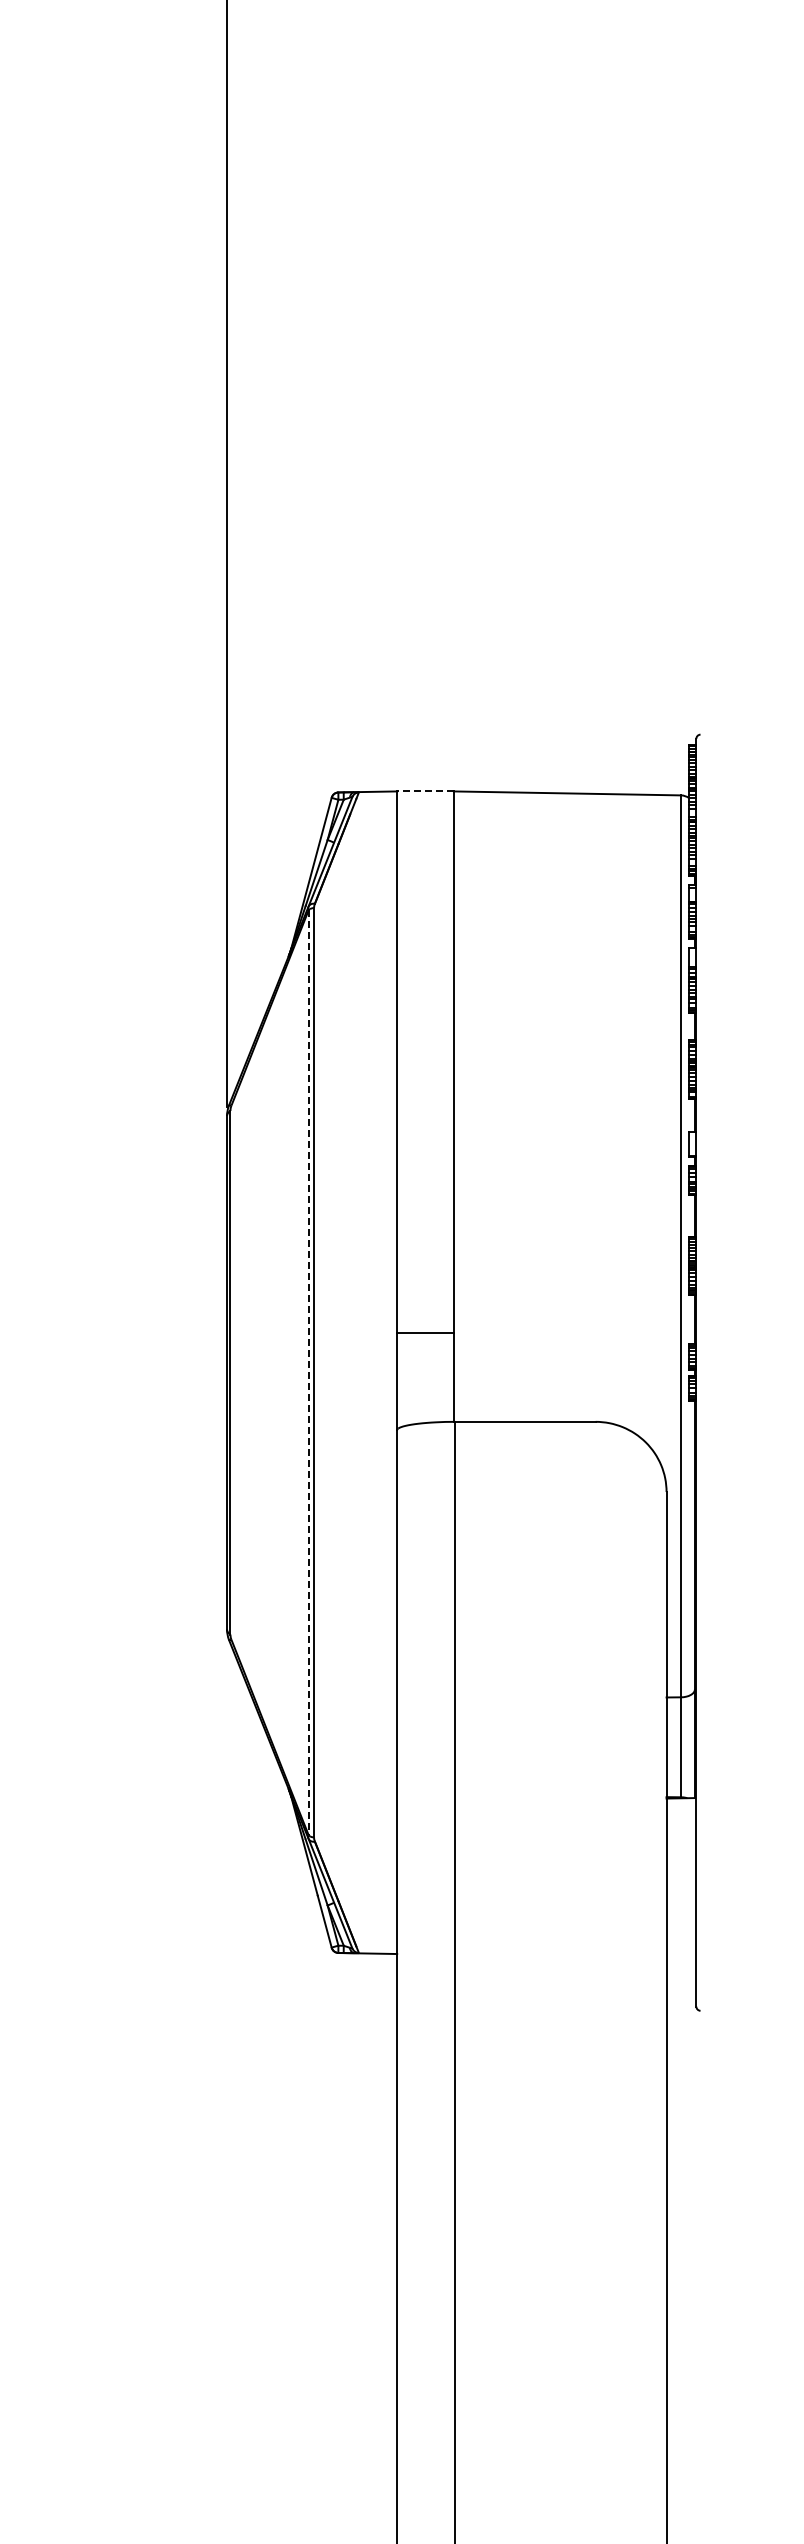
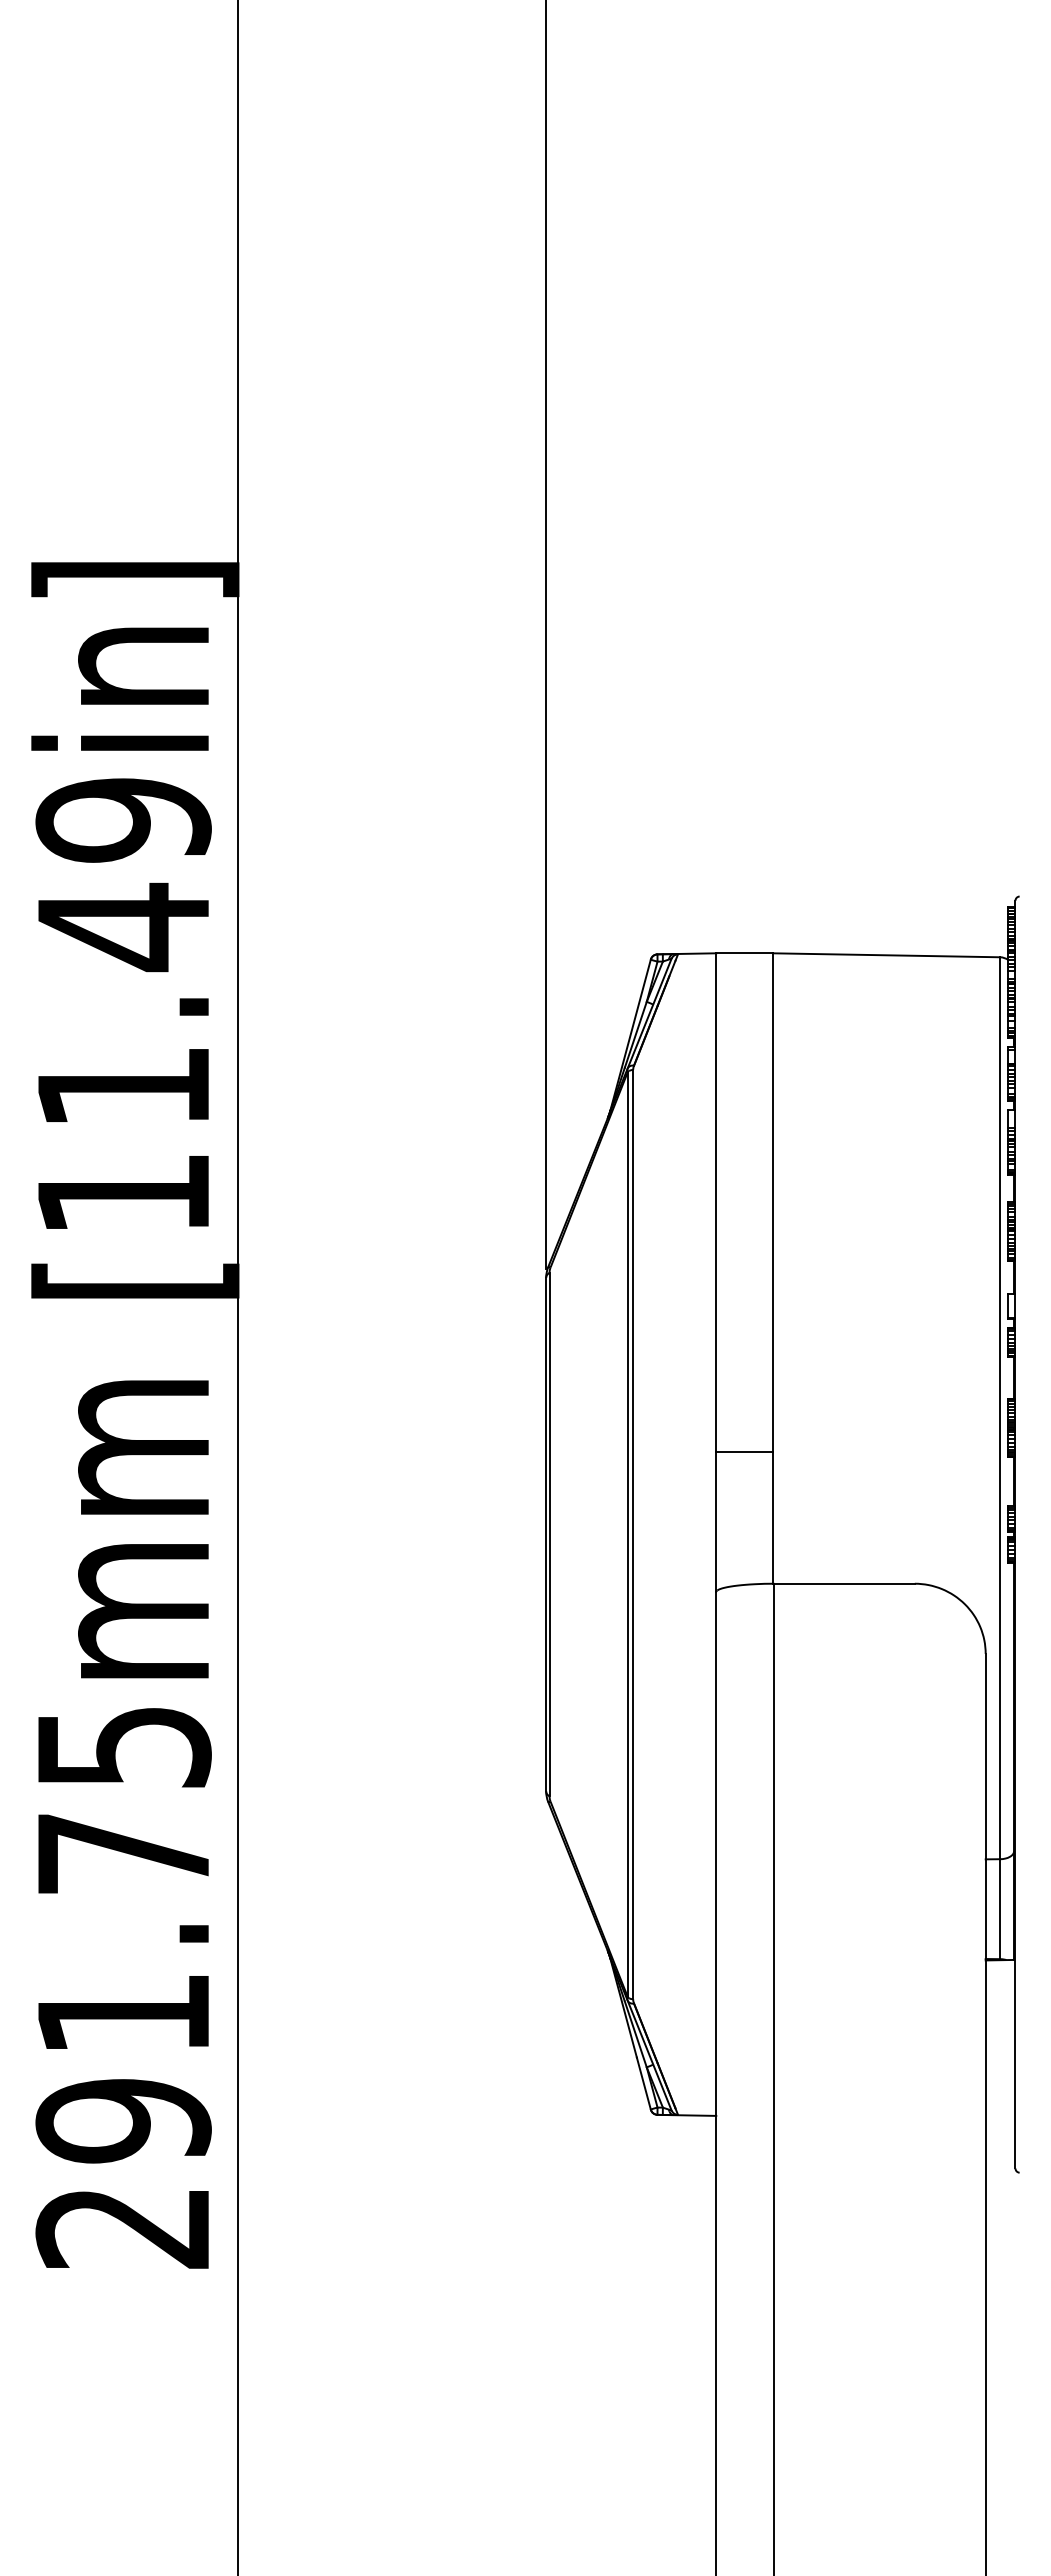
line: (425, 791) -> (744, 953), dashed -> solid
line: (425, 1332) -> (744, 1451), moved
line: (308, 1372) -> (627, 1534), dashed -> solid

